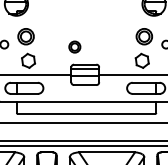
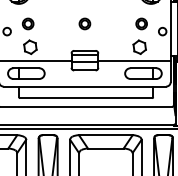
part: (26, 36) -> (28, 23), size x0.71
part: (144, 36) -> (141, 23), size x0.71
part: (74, 46) -> (84, 23), moved

